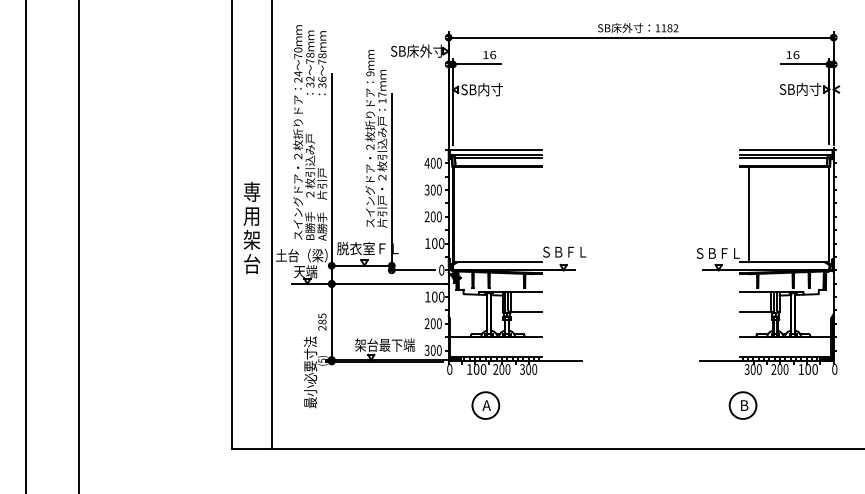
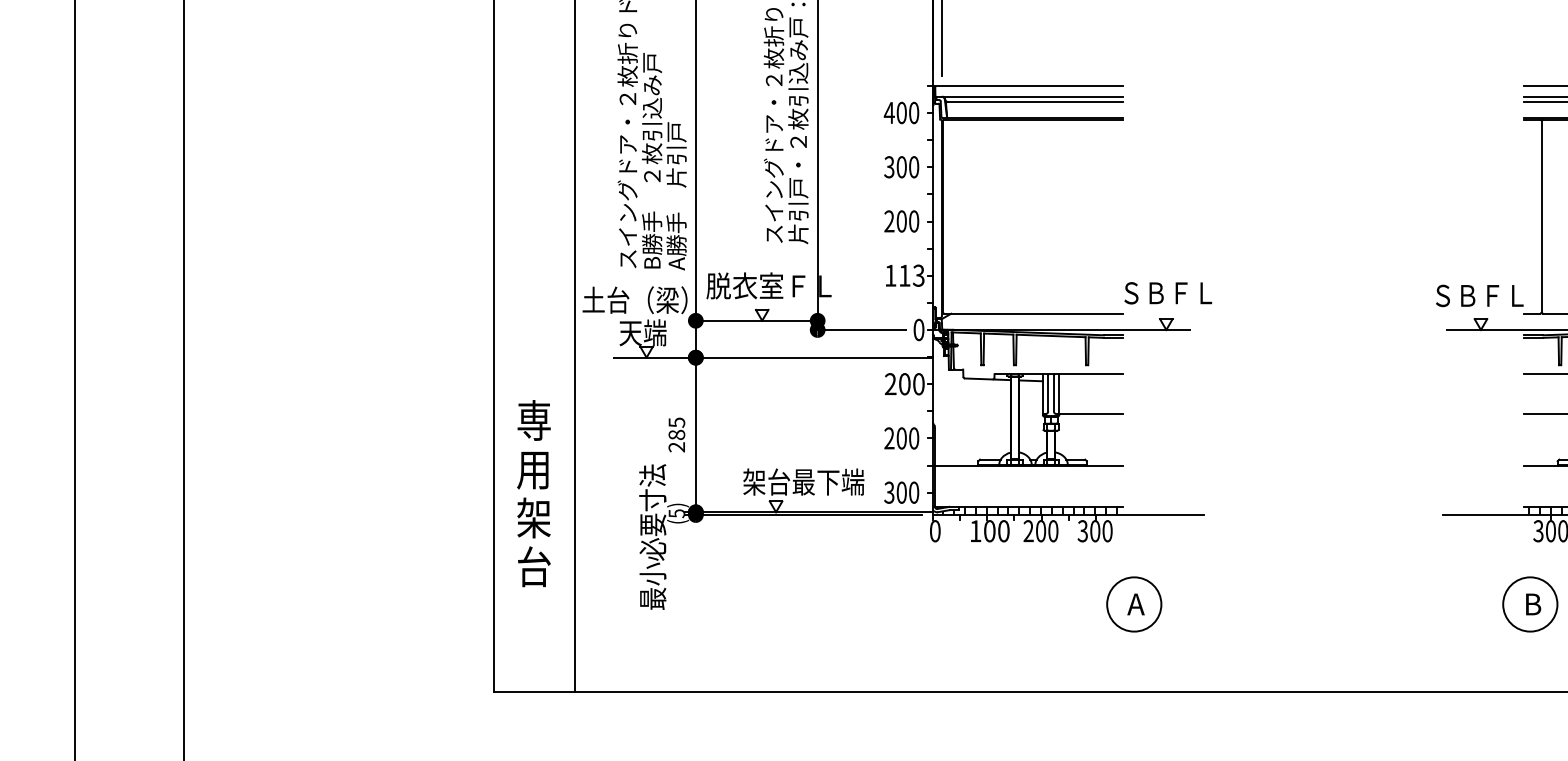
text: (251, 227) -> (533, 492), moved
text: (438, 243) -> (912, 275), 100 -> 113
text: (427, 296) -> (890, 383), 100 -> 200
part: (485, 405) -> (1133, 604), moved

